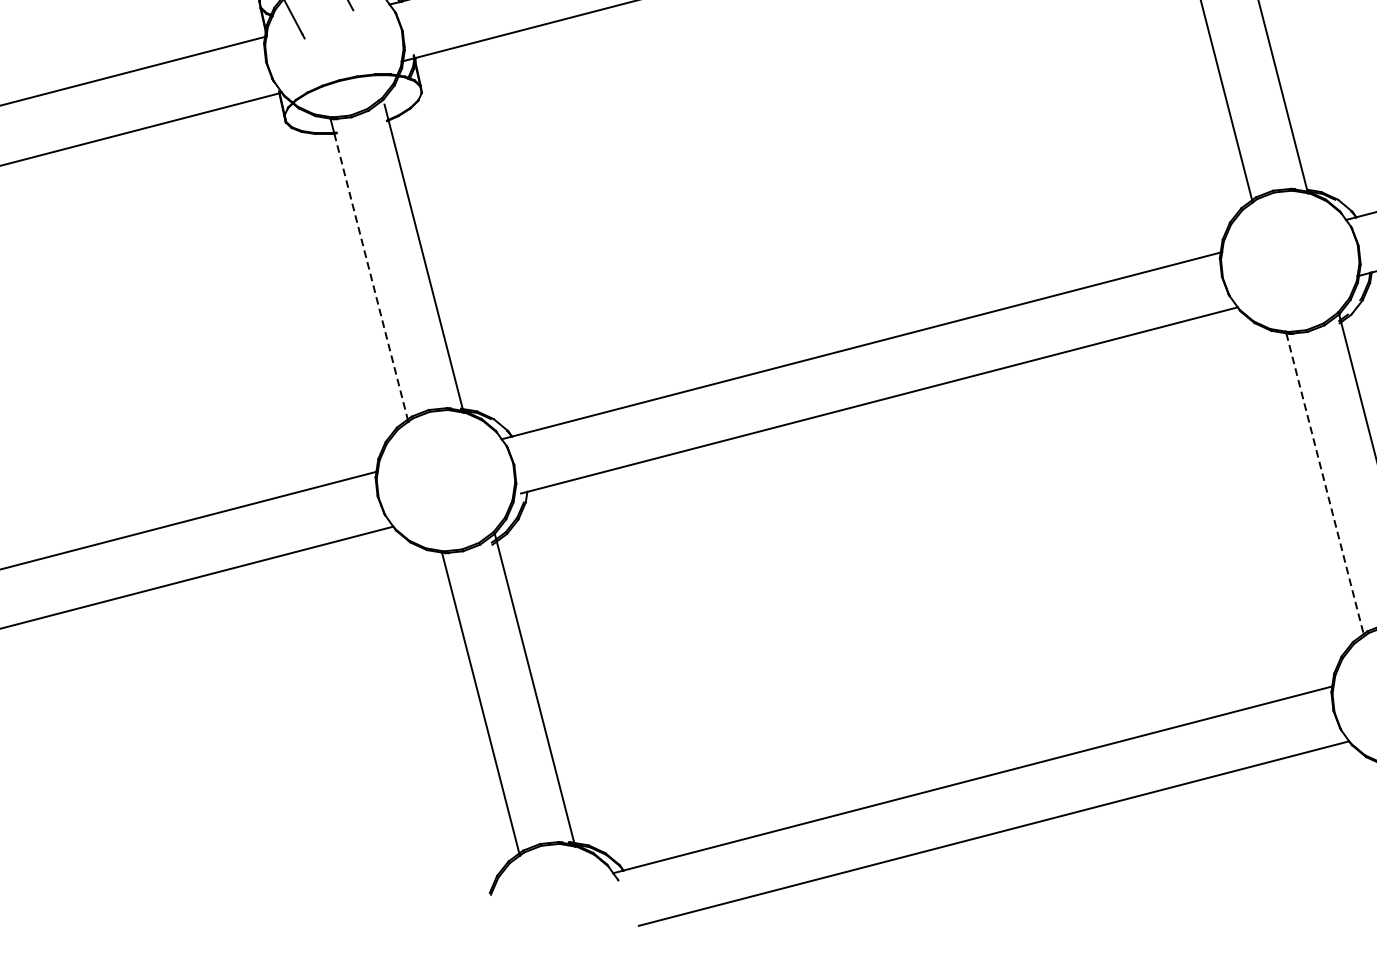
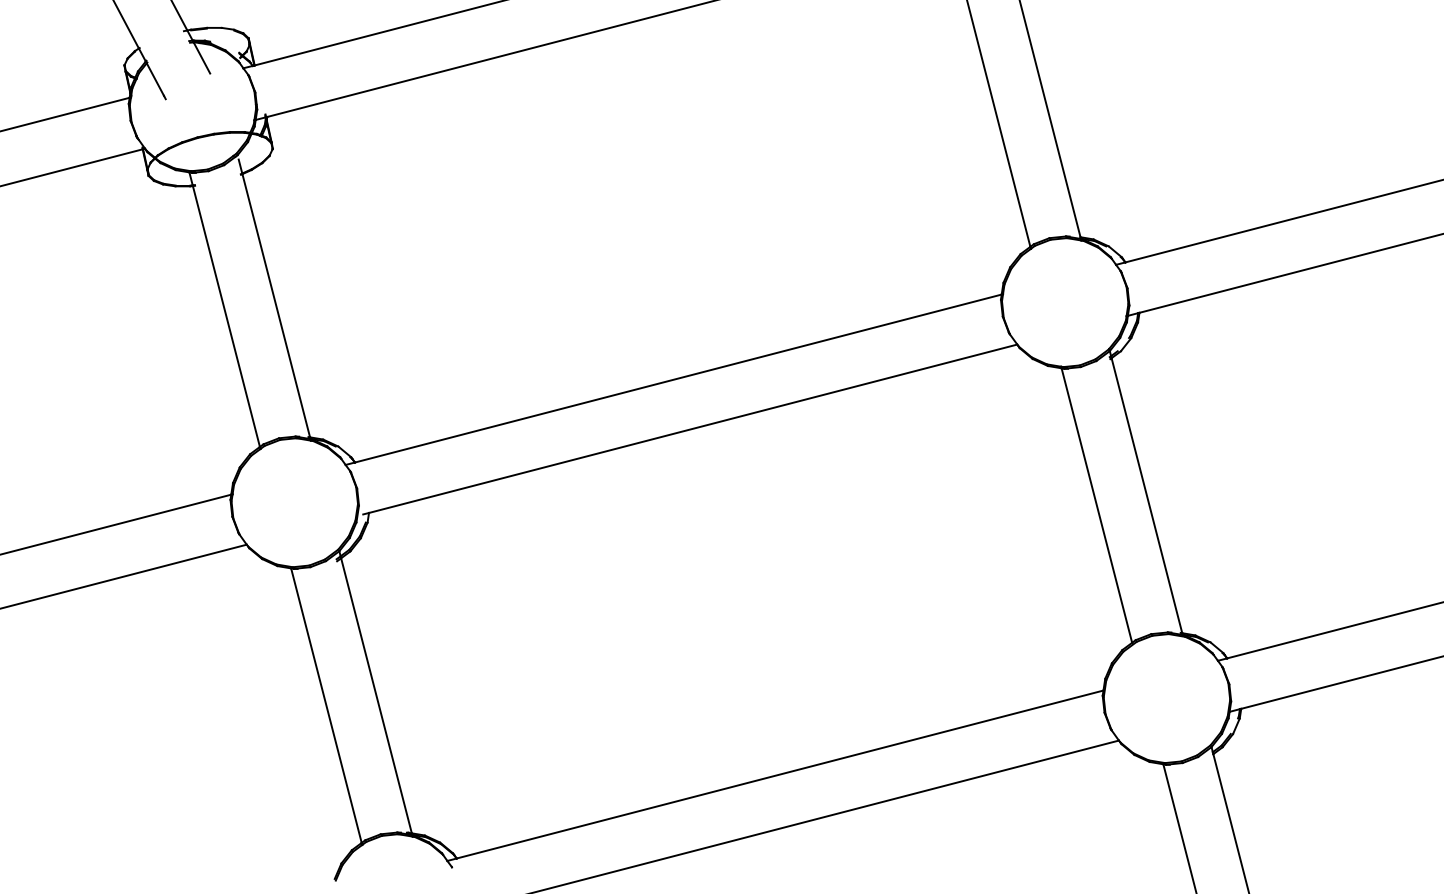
line: (371, 276) -> (226, 316), dashed -> solid
line: (1324, 483) -> (1096, 505), dashed -> solid

